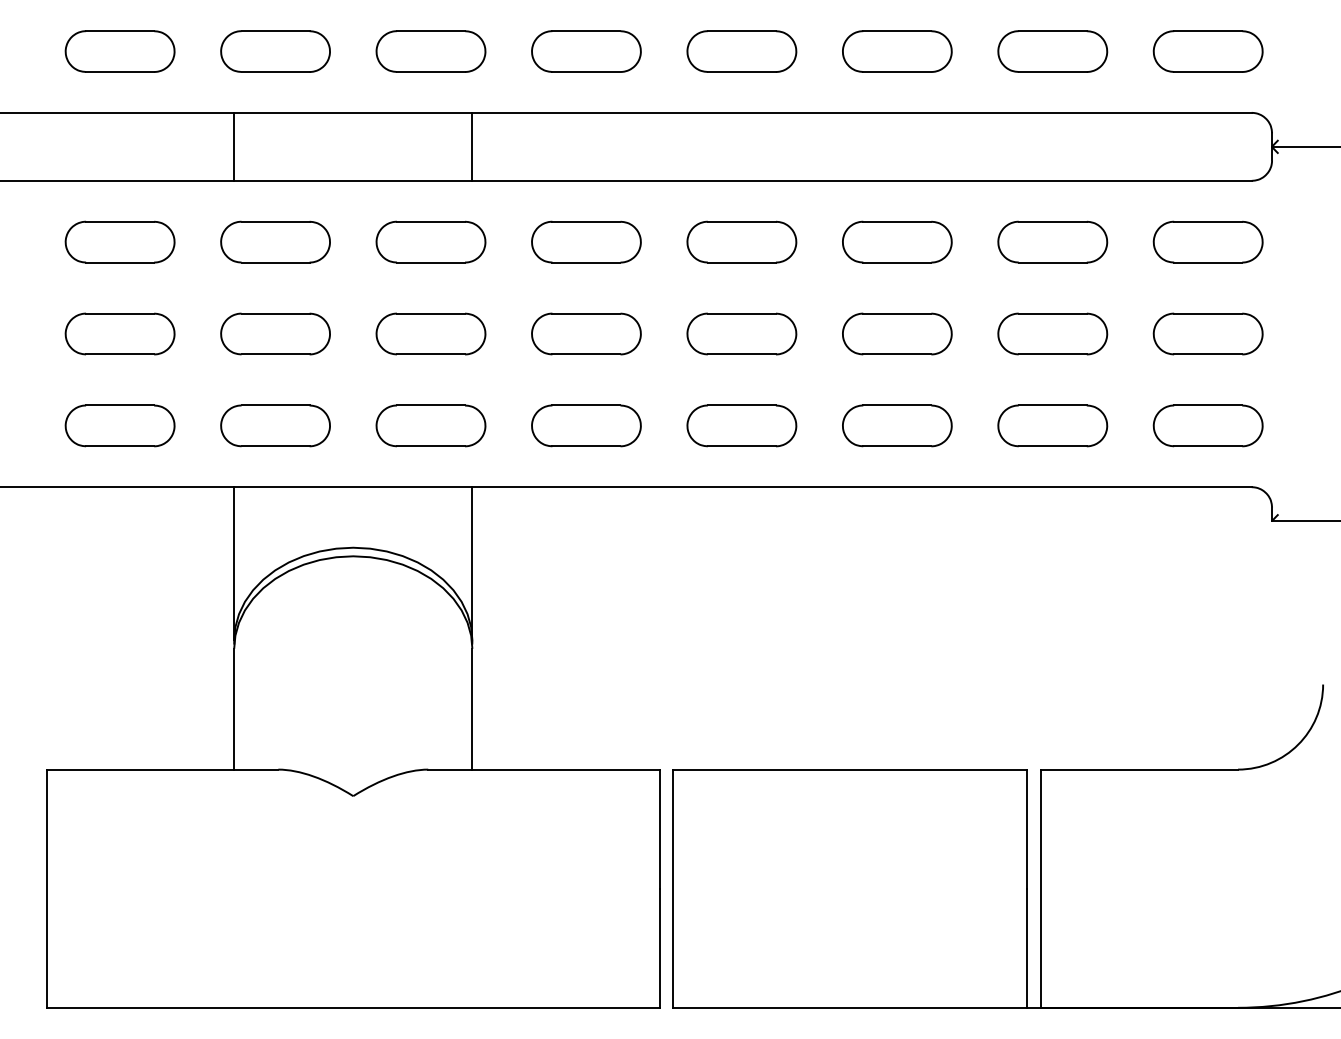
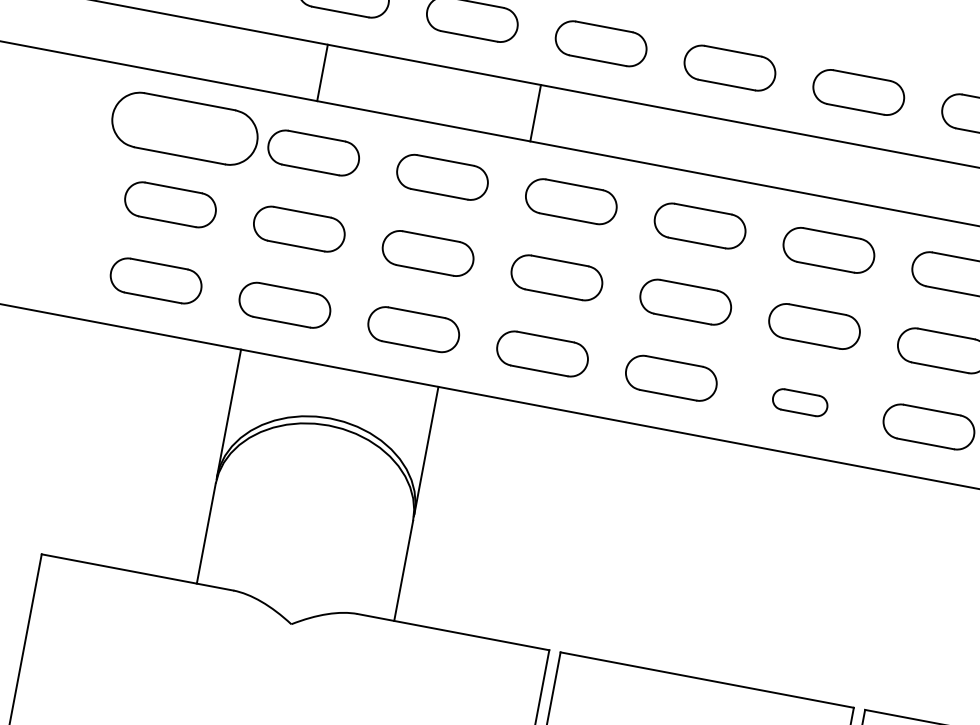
line: (234, 146) -> (322, 72), moved
line: (472, 146) -> (535, 112), moved
part: (119, 241) -> (184, 128), size x1.6
part: (897, 425) -> (800, 402), size x0.6

